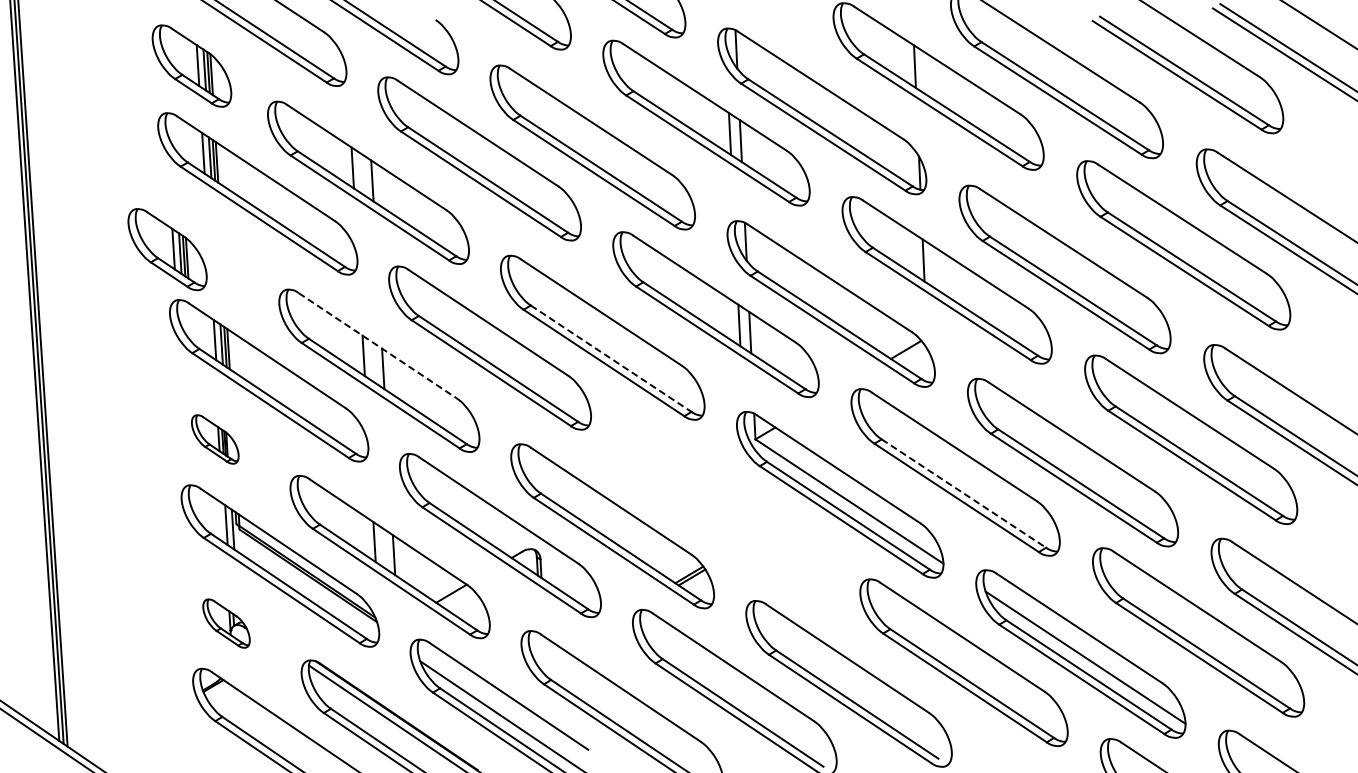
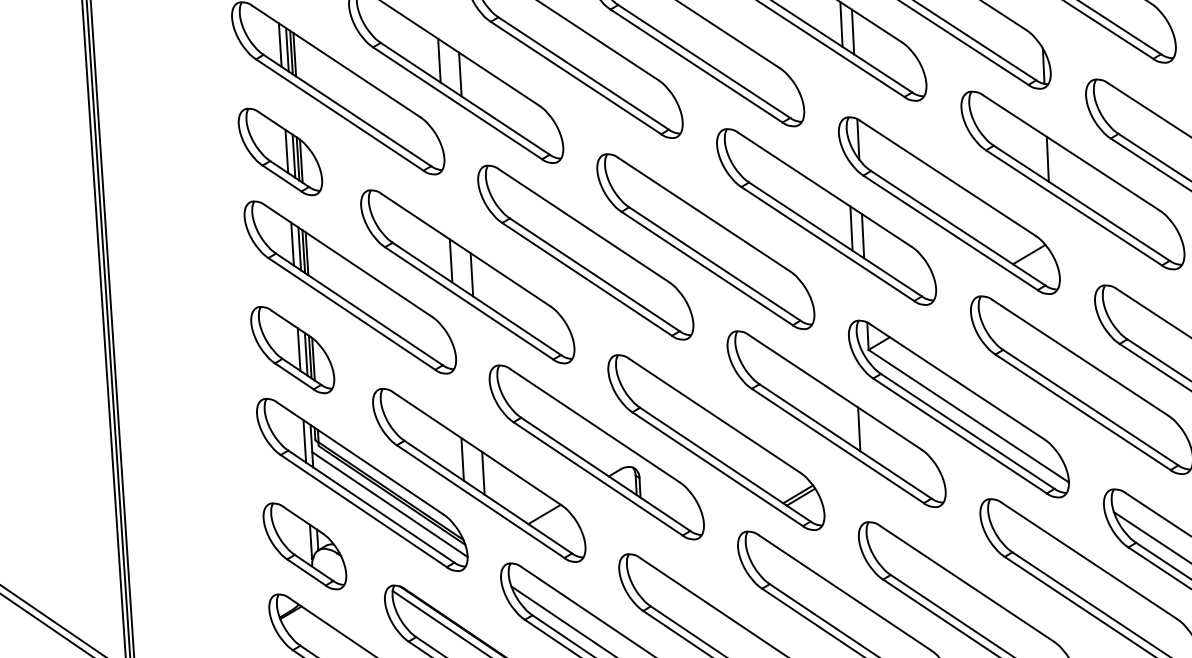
part: (167, 249) -> (280, 151), moved
line: (377, 345) -> (465, 249), dashed -> solid
line: (611, 359) -> (715, 264), dashed -> solid
part: (215, 439) -> (293, 350), size x1.67
line: (964, 493) -> (1091, 407), dashed -> solid
part: (725, 504) -> (836, 419), added
line: (306, 584) -> (390, 504), added
part: (226, 623) -> (304, 546), size x1.67

